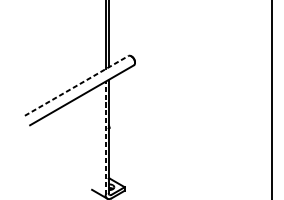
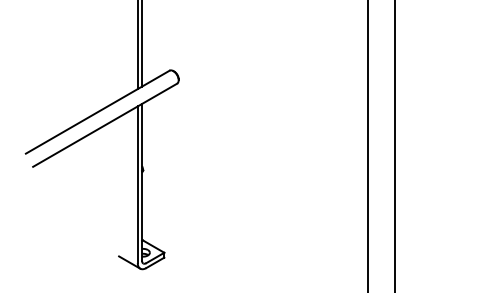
line: (76, 86) -> (97, 112), dashed -> solid
line: (105, 138) -> (137, 184), dashed -> solid

